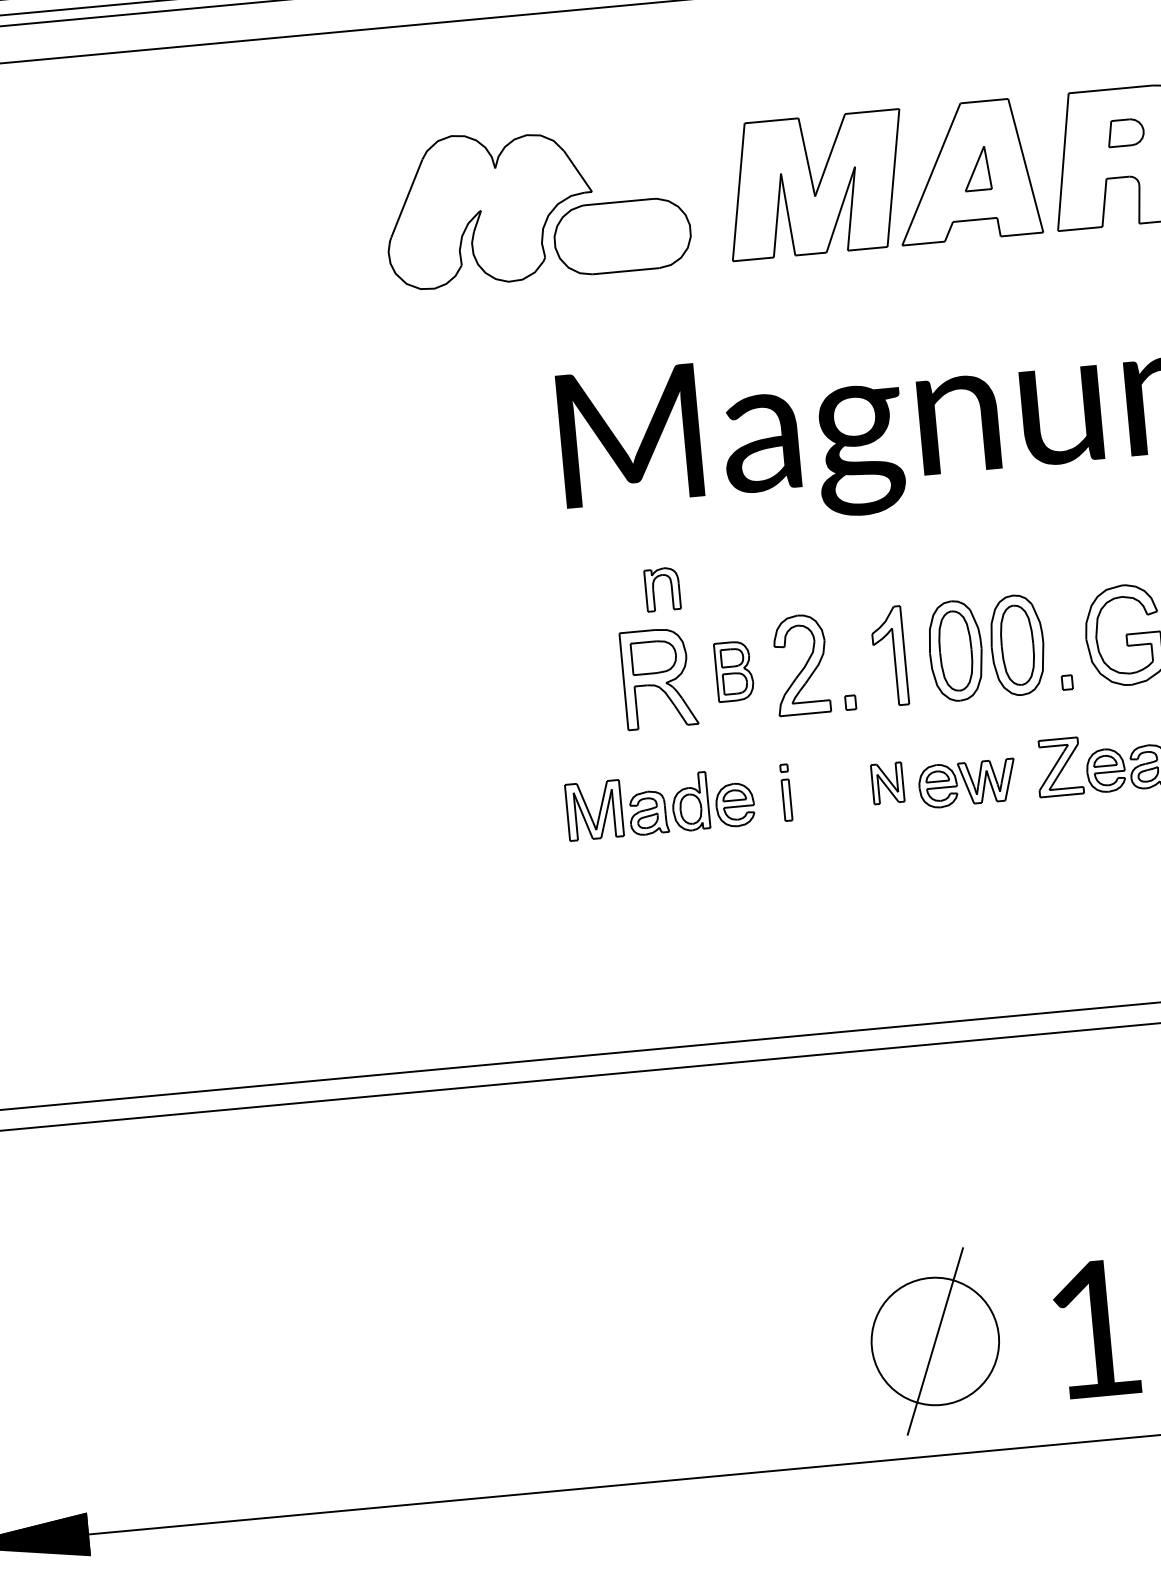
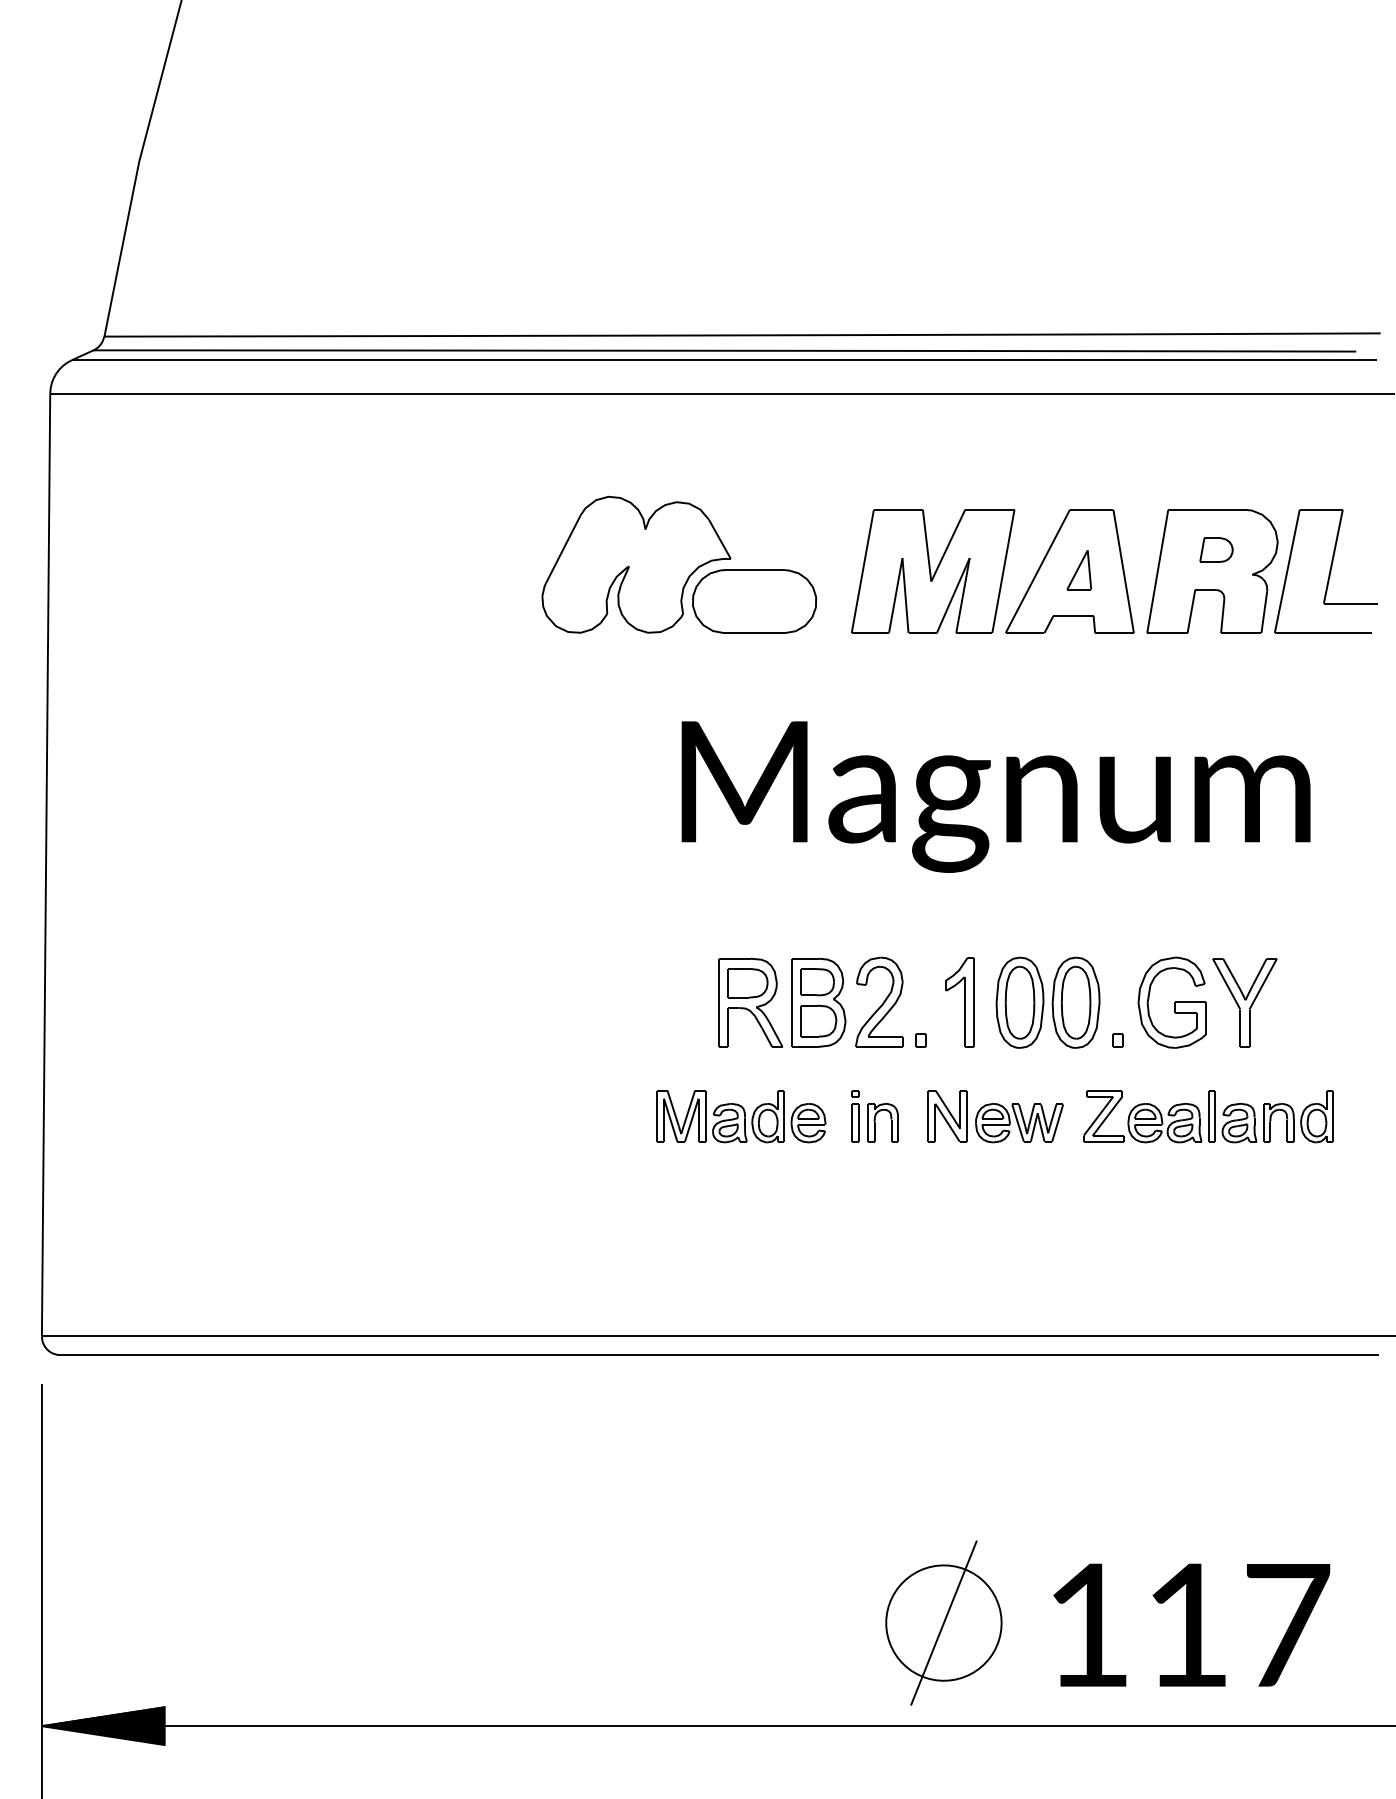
part: (654, 589) -> (875, 1122), moved
part: (733, 671) -> (818, 1002), size x1.67
part: (887, 783) -> (947, 1116), size x1.43

